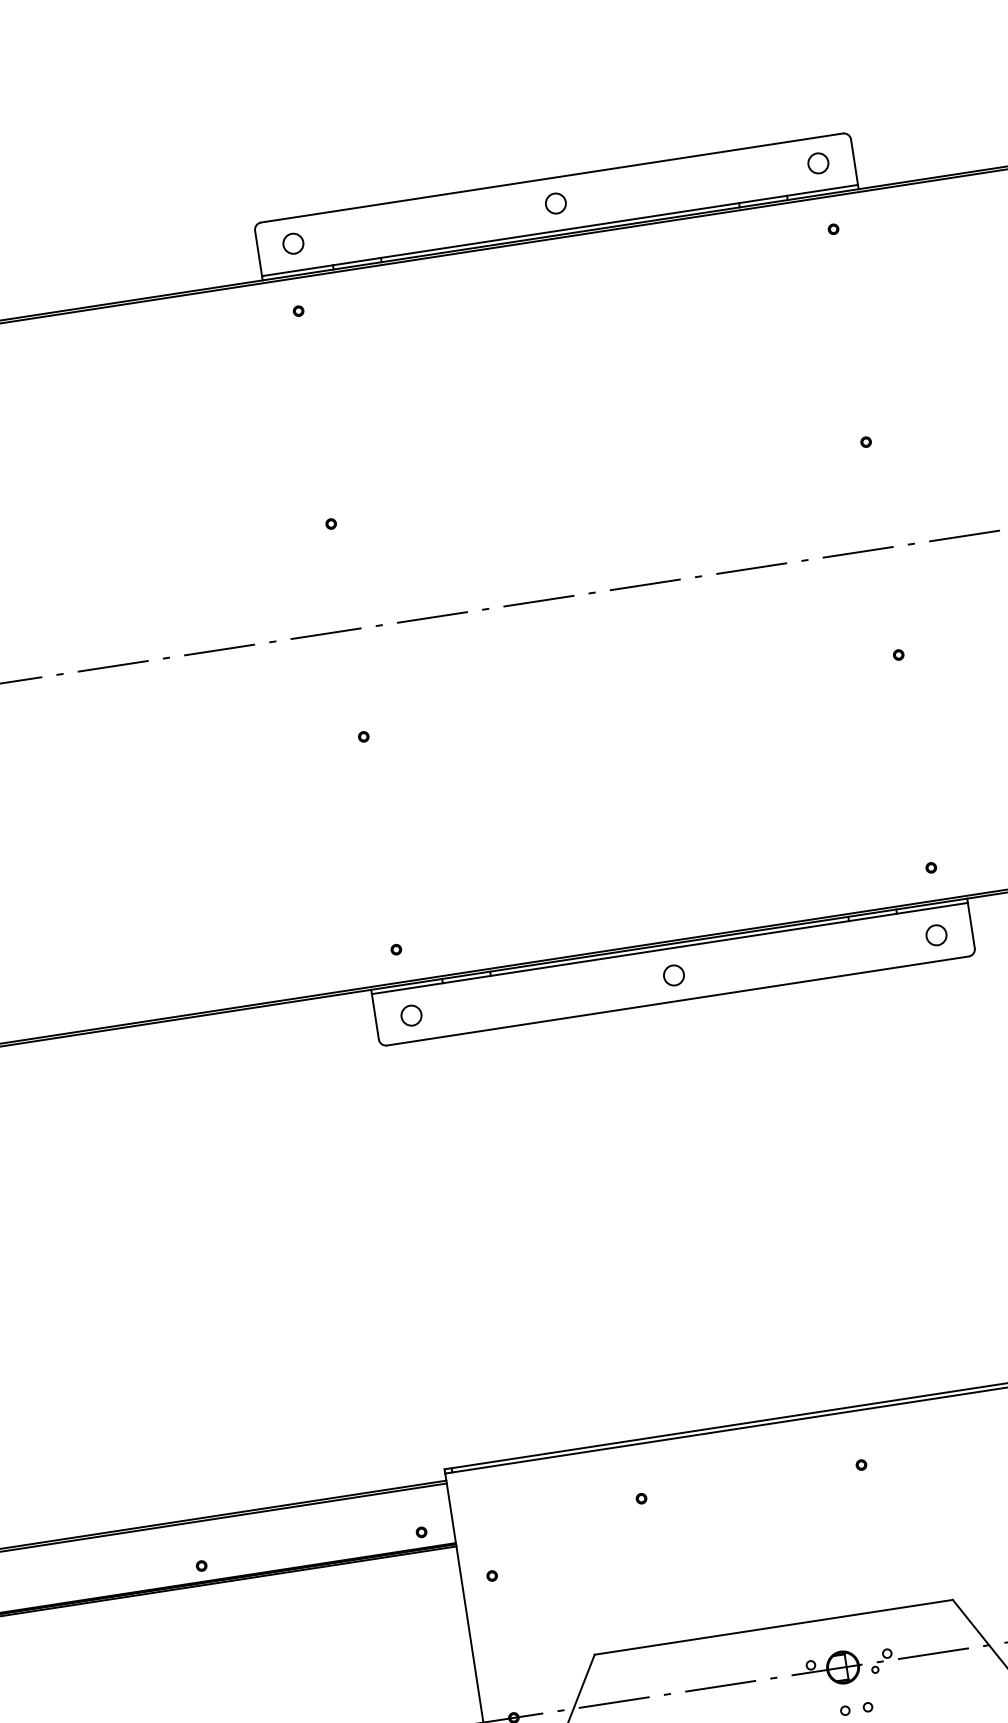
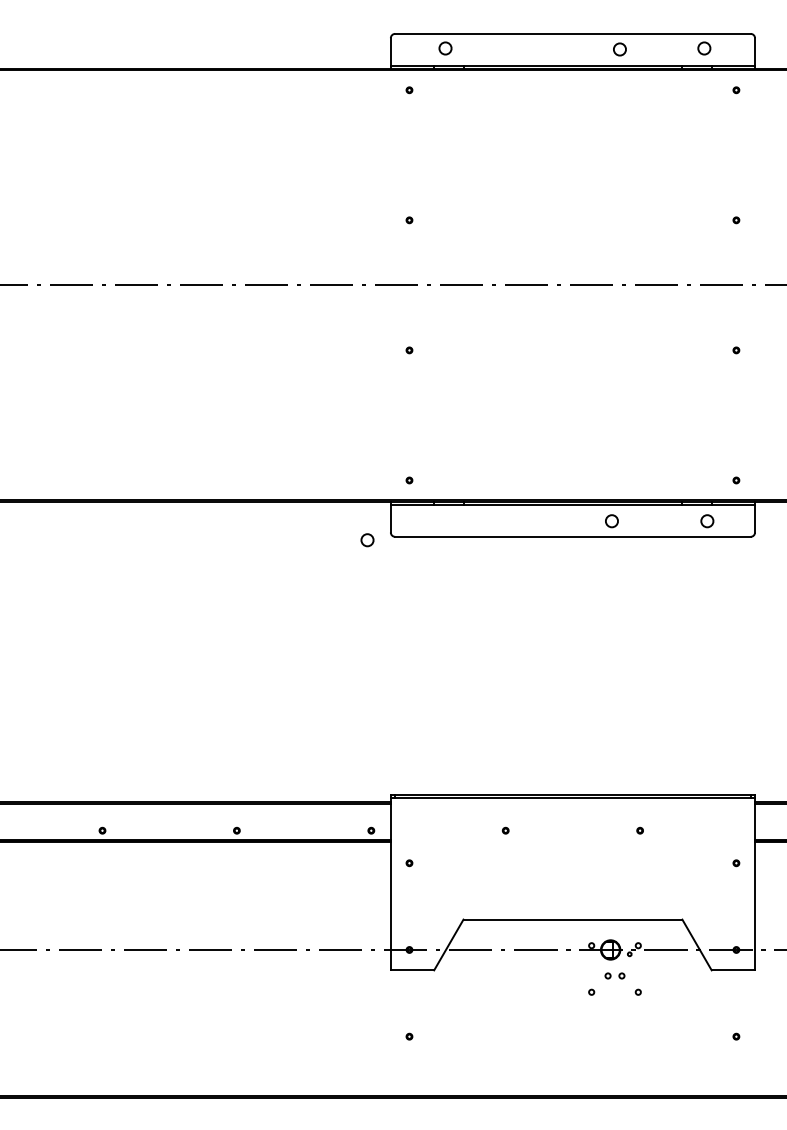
circle: (818, 163) -> (704, 48), moved
circle: (555, 203) -> (619, 49), moved
circle: (293, 243) -> (445, 48), moved
circle: (936, 935) -> (707, 521), moved
circle: (673, 975) -> (611, 521), moved
circle: (411, 1016) -> (367, 540), moved

